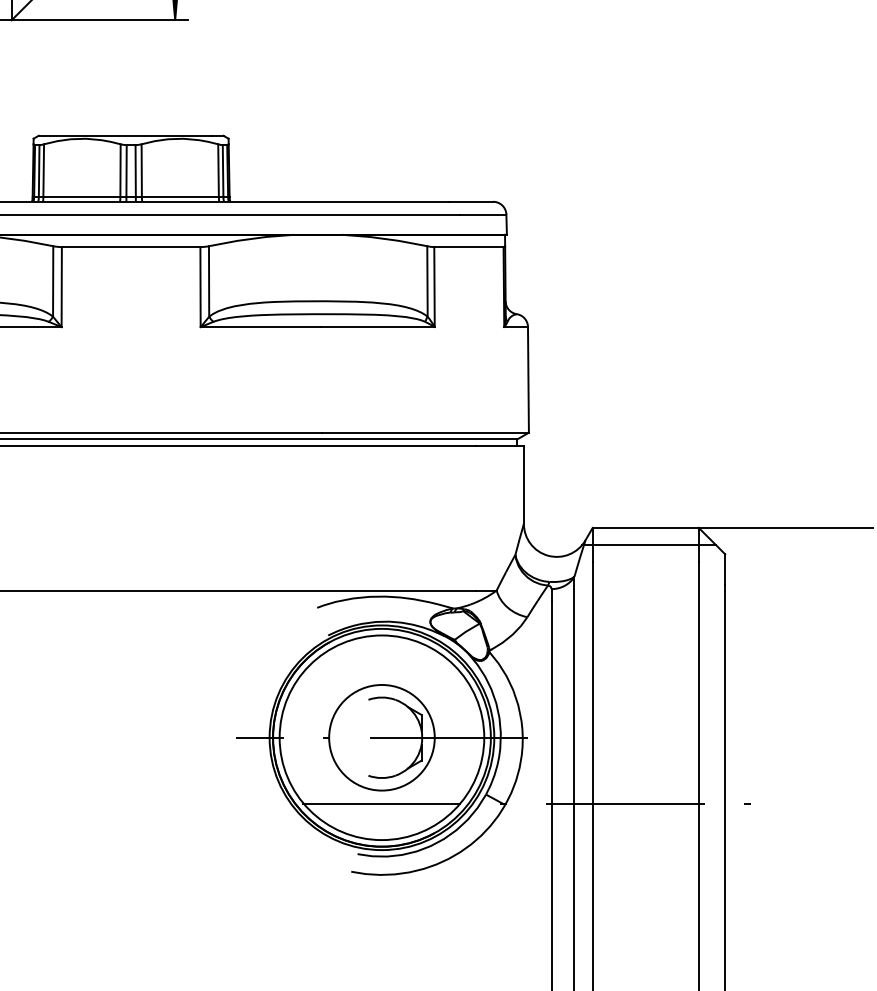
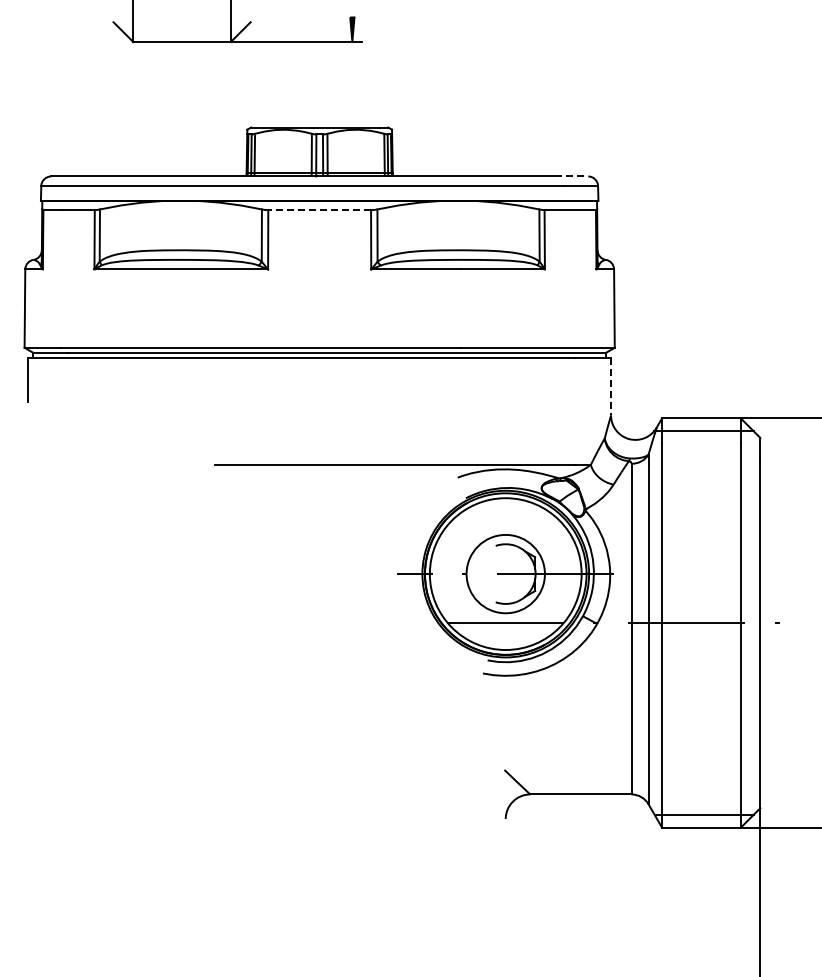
line: (471, 201) -> (572, 176), solid -> dashed
line: (130, 247) -> (319, 210), solid -> dashed
line: (524, 484) -> (611, 386), solid -> dashed

